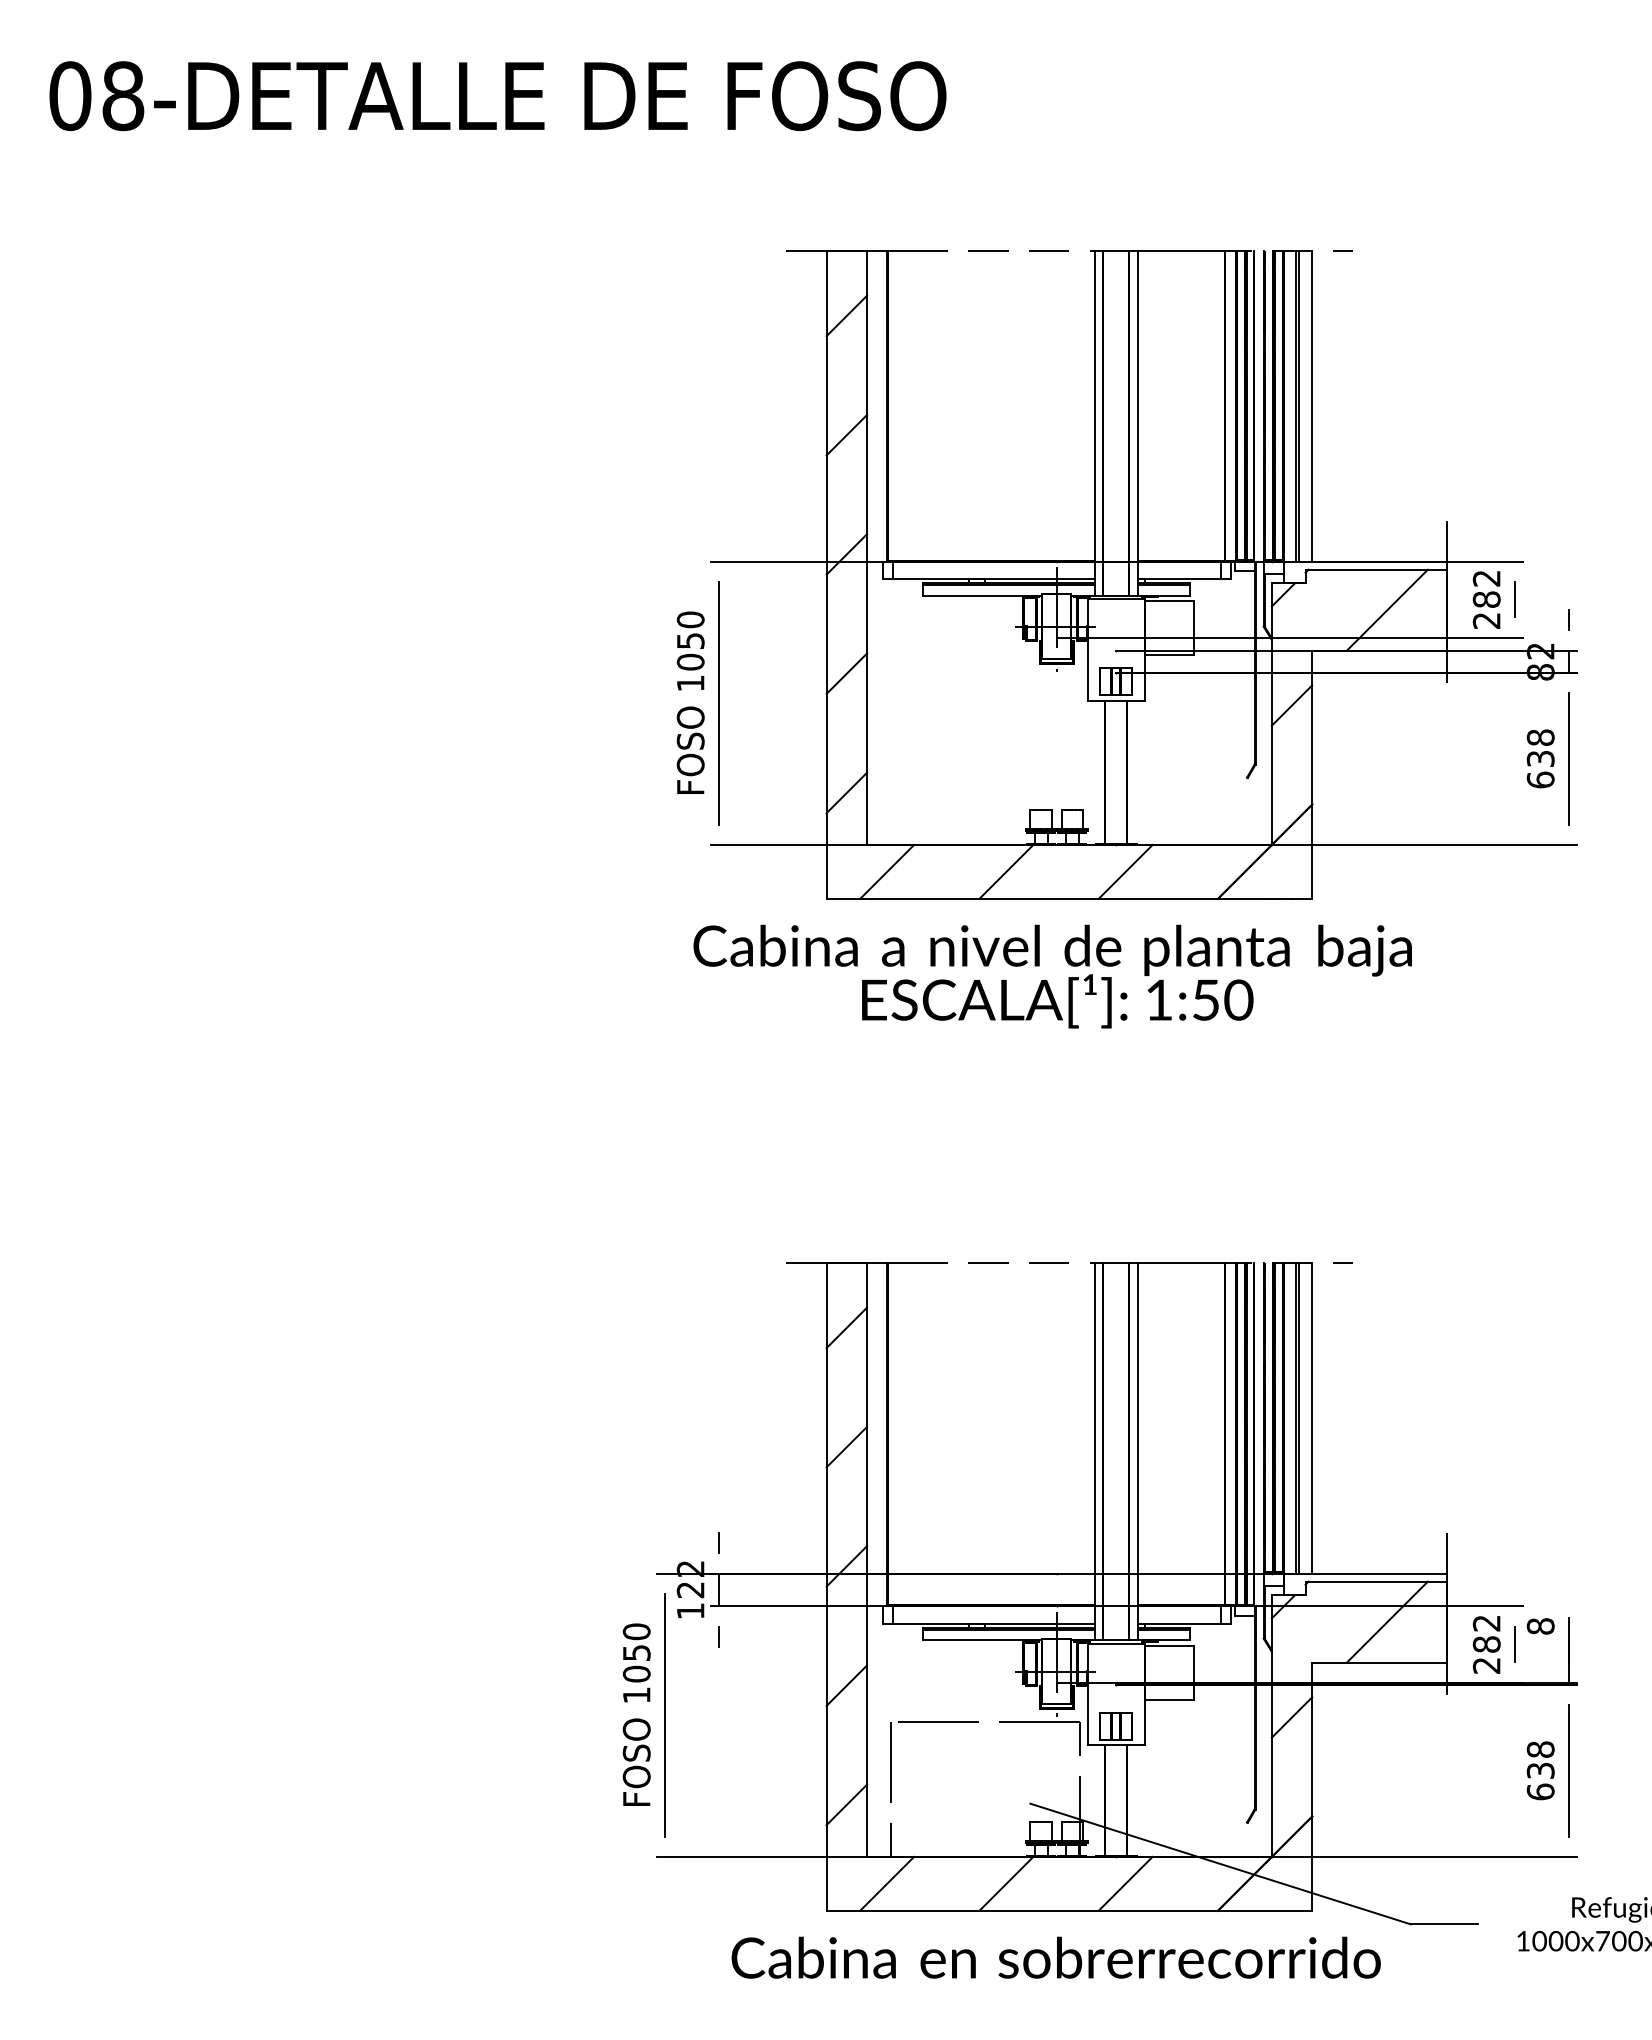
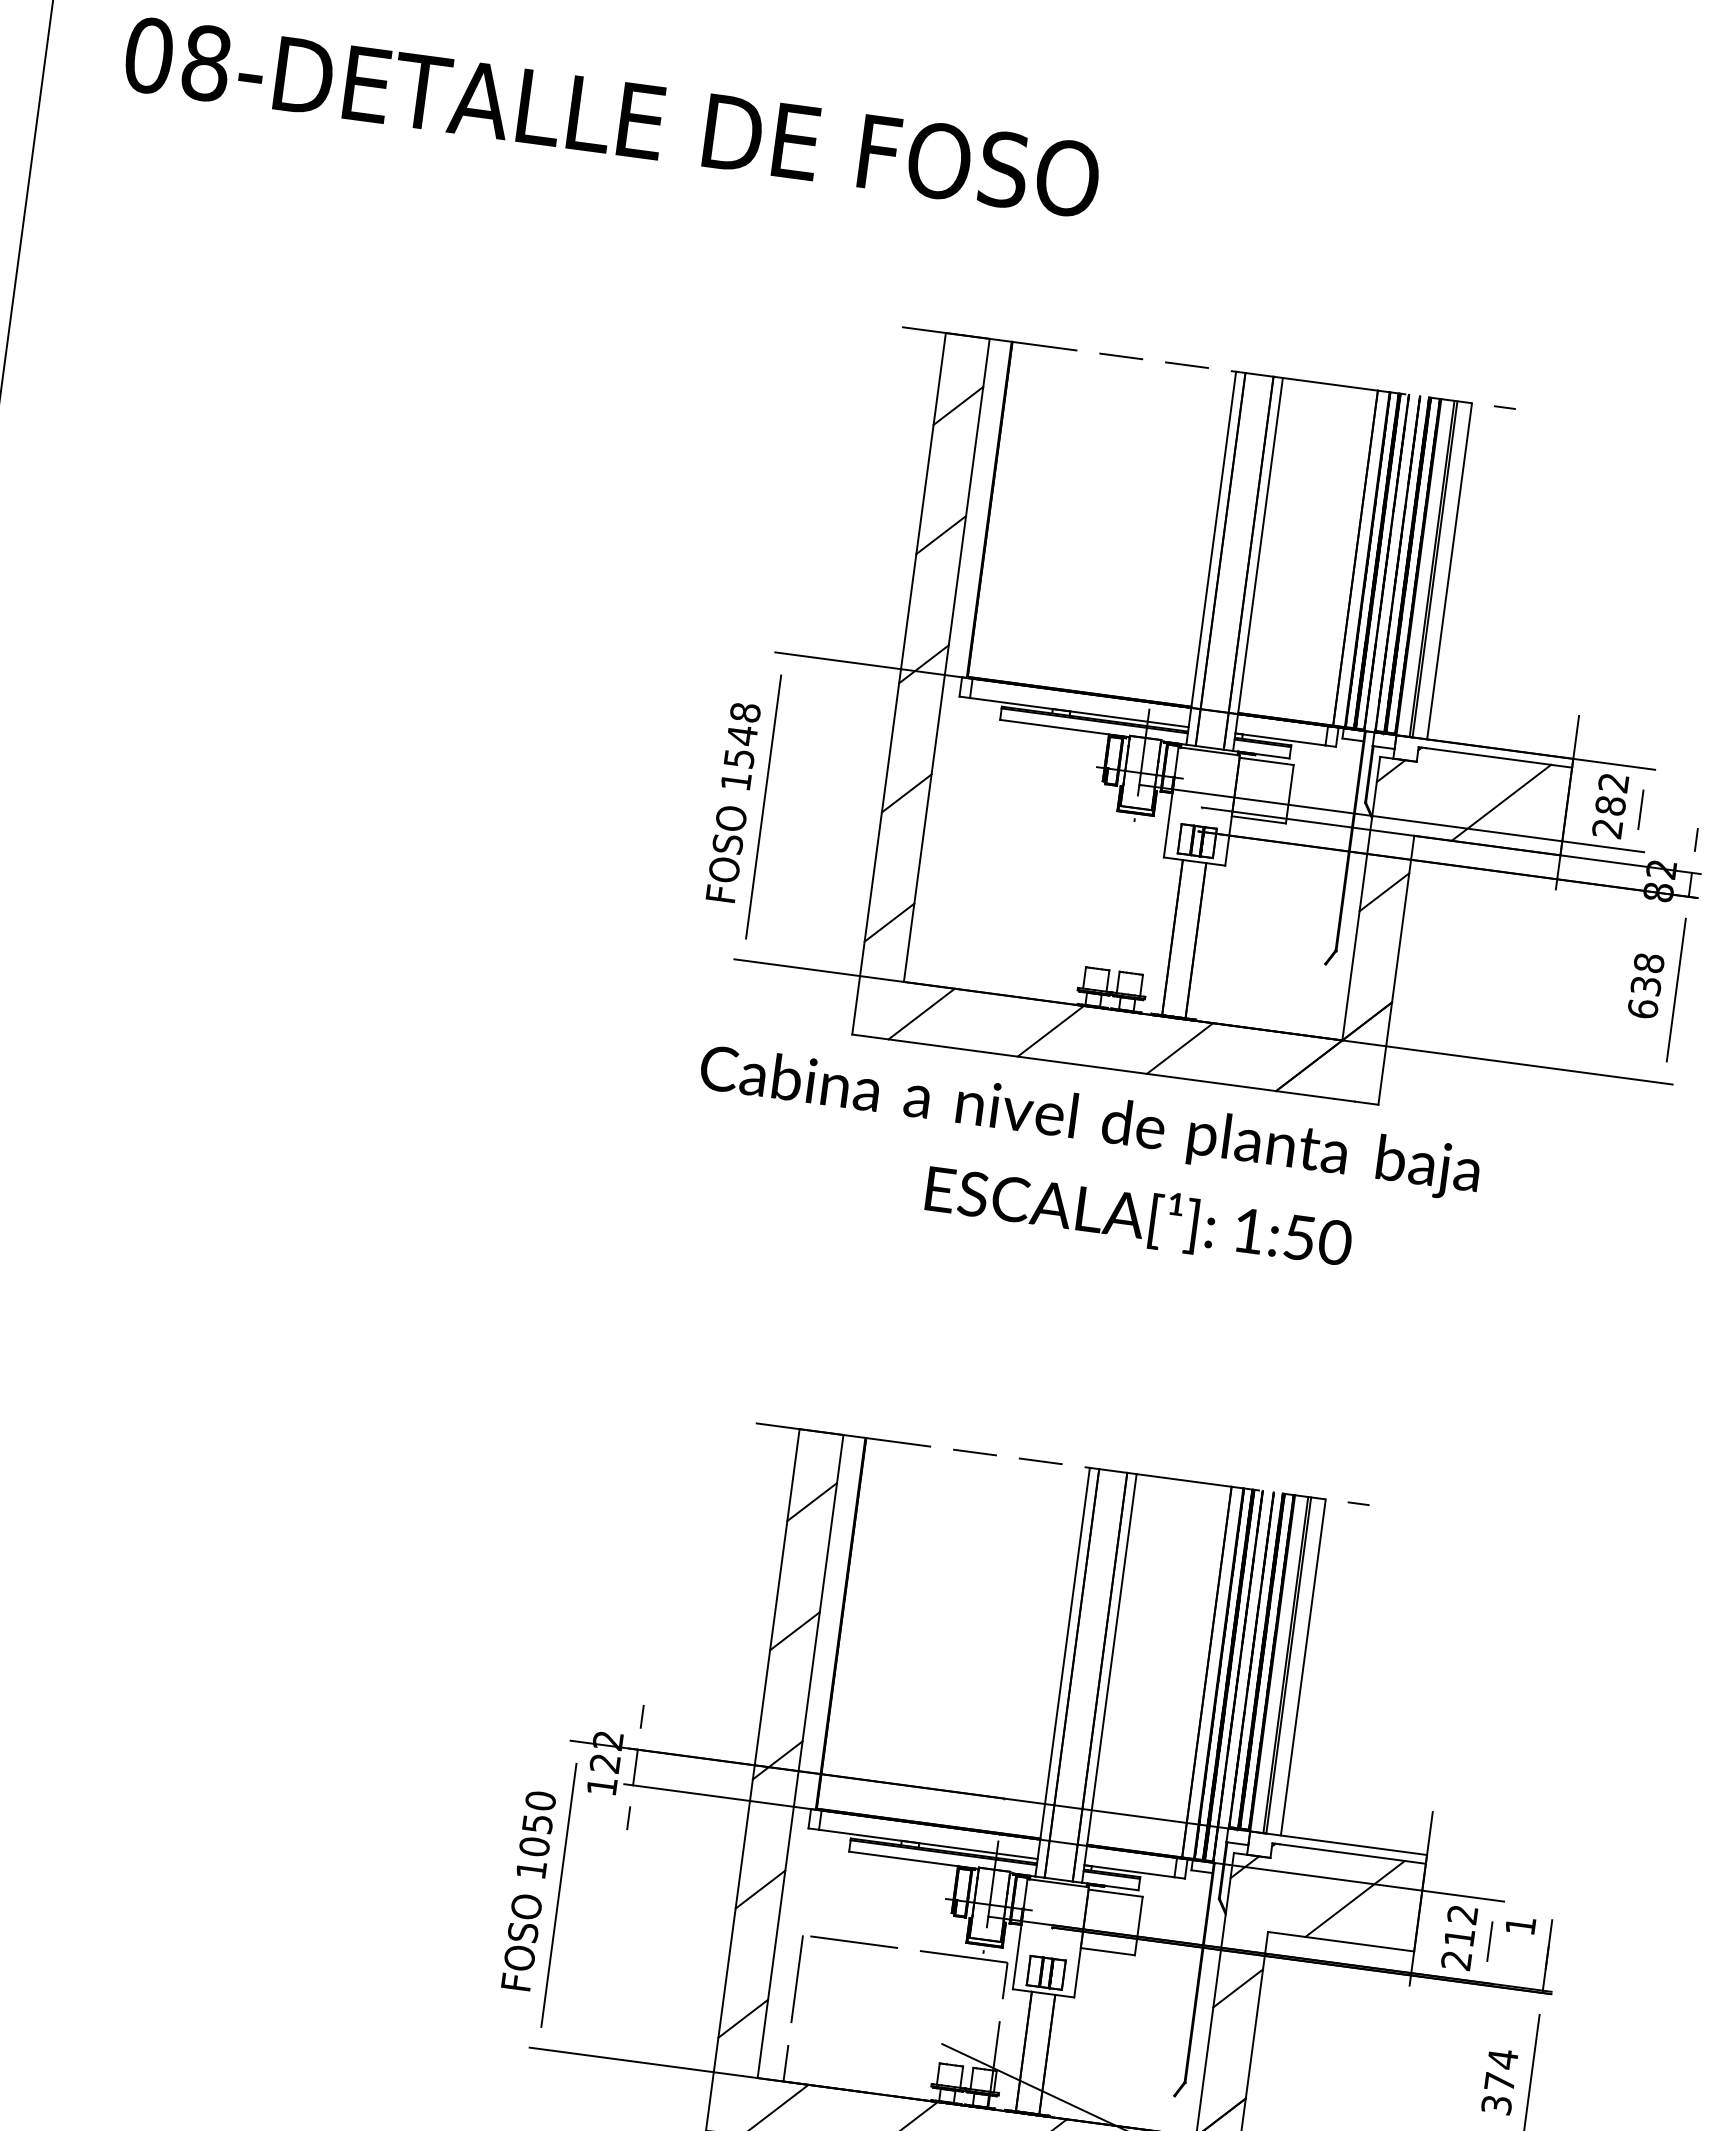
text: (690, 640) -> (742, 734), 1050 -> 1548
text: (1057, 1001) -> (1138, 1217), moved
text: (1540, 1626) -> (1520, 1925), 8 -> 1
text: (1486, 1644) -> (1459, 1937), 282 -> 212
text: (1540, 1770) -> (1499, 2081), 638 -> 374

